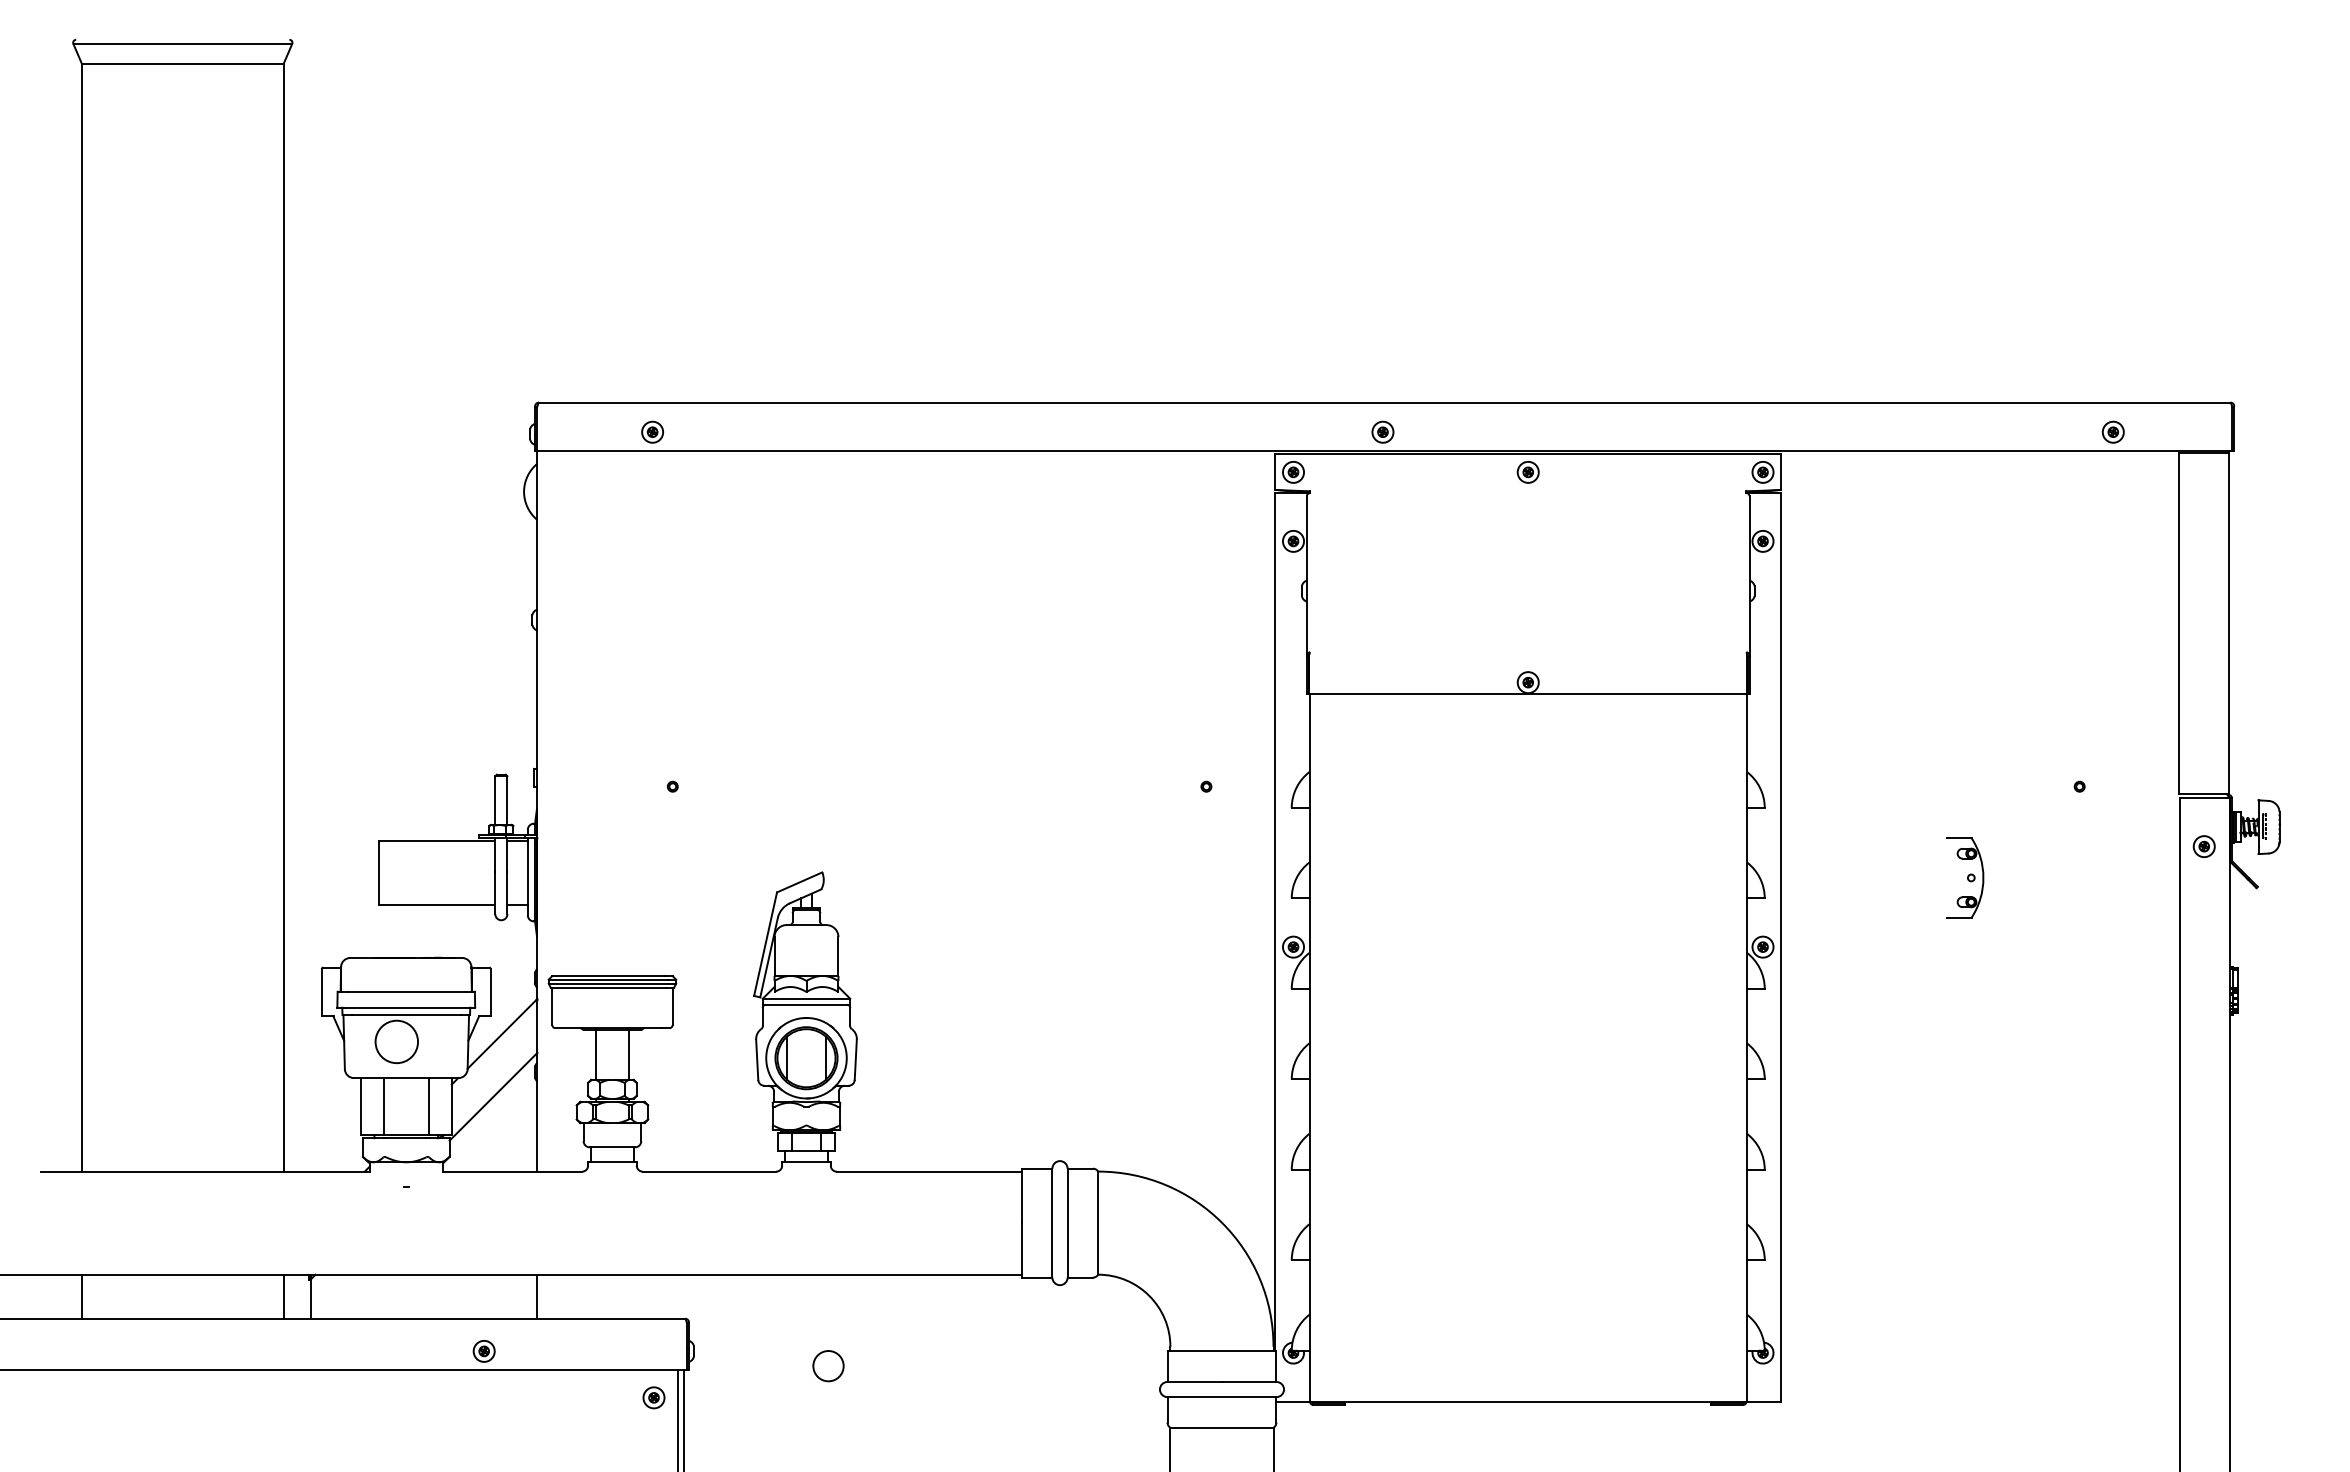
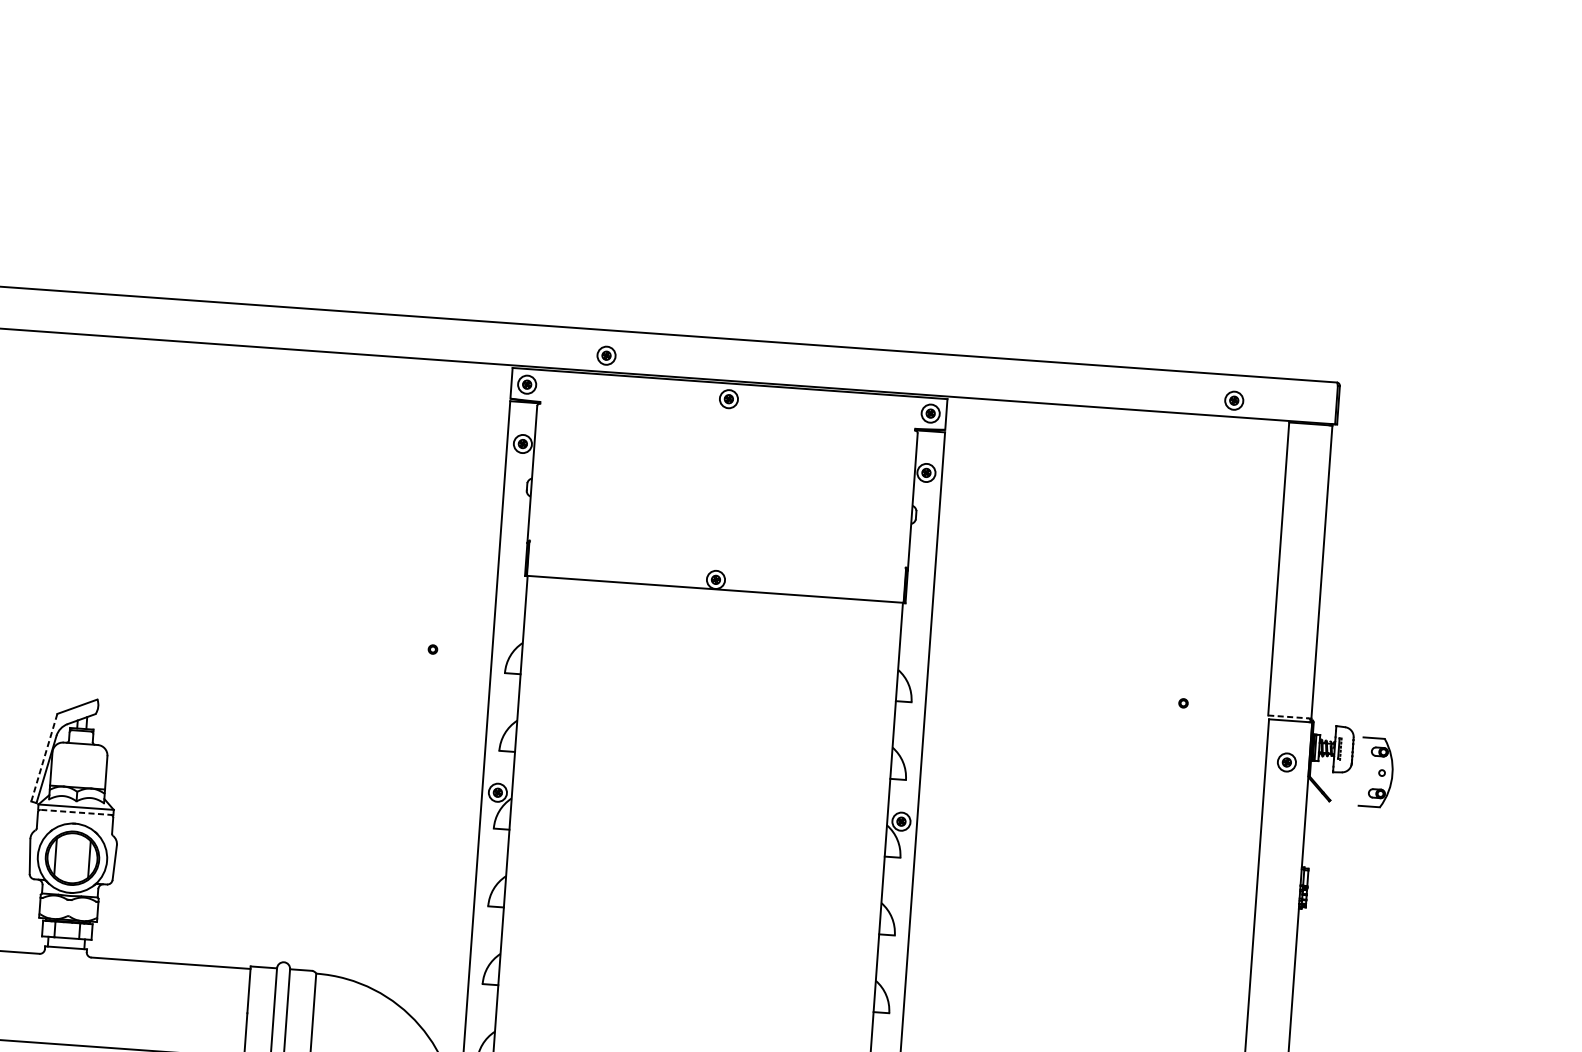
line: (2202, 793) -> (1288, 716), solid -> dashed
part: (1965, 877) -> (1377, 772), moved
line: (765, 944) -> (44, 757), solid -> dashed
line: (806, 1004) -> (75, 812), solid -> dashed

